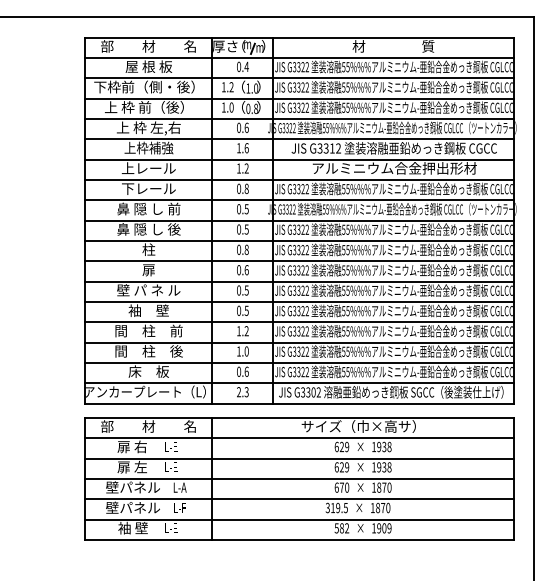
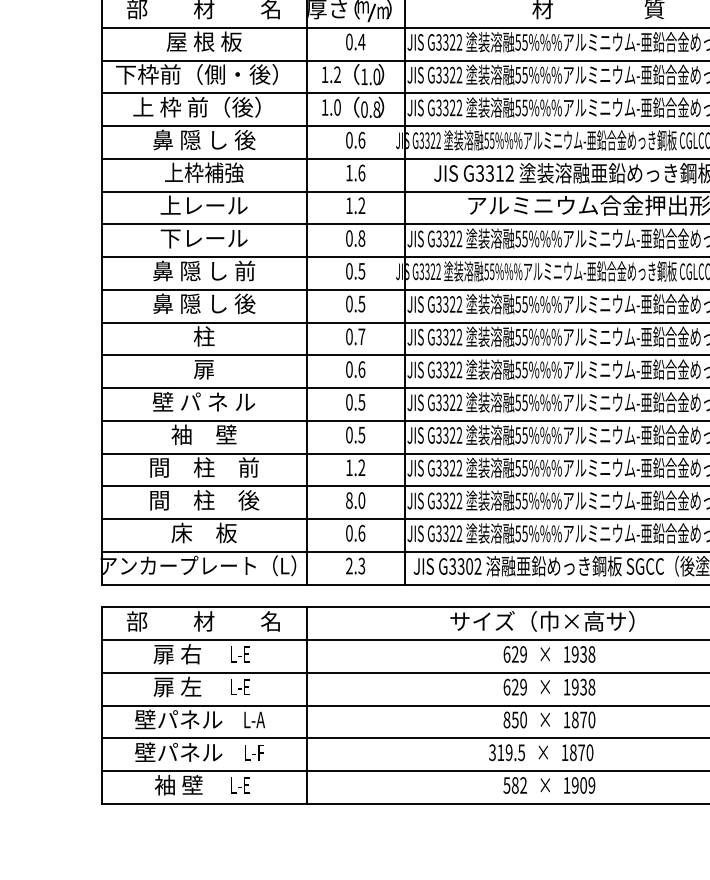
text: (148, 128) -> (203, 141), 上 枠 左,右 -> 鼻 隠 し 後
text: (246, 249) -> (361, 336), 0.8 -> 0.7
text: (239, 351) -> (350, 500), 1.0 -> 8.0
text: (338, 487) -> (509, 719), 670 -> 850

